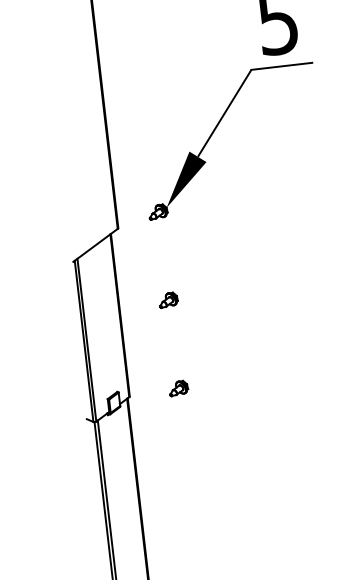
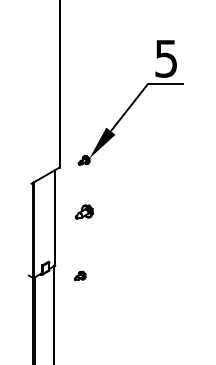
part: (167, 300) -> (83, 212), size x1.6
part: (177, 387) -> (79, 275), moved

